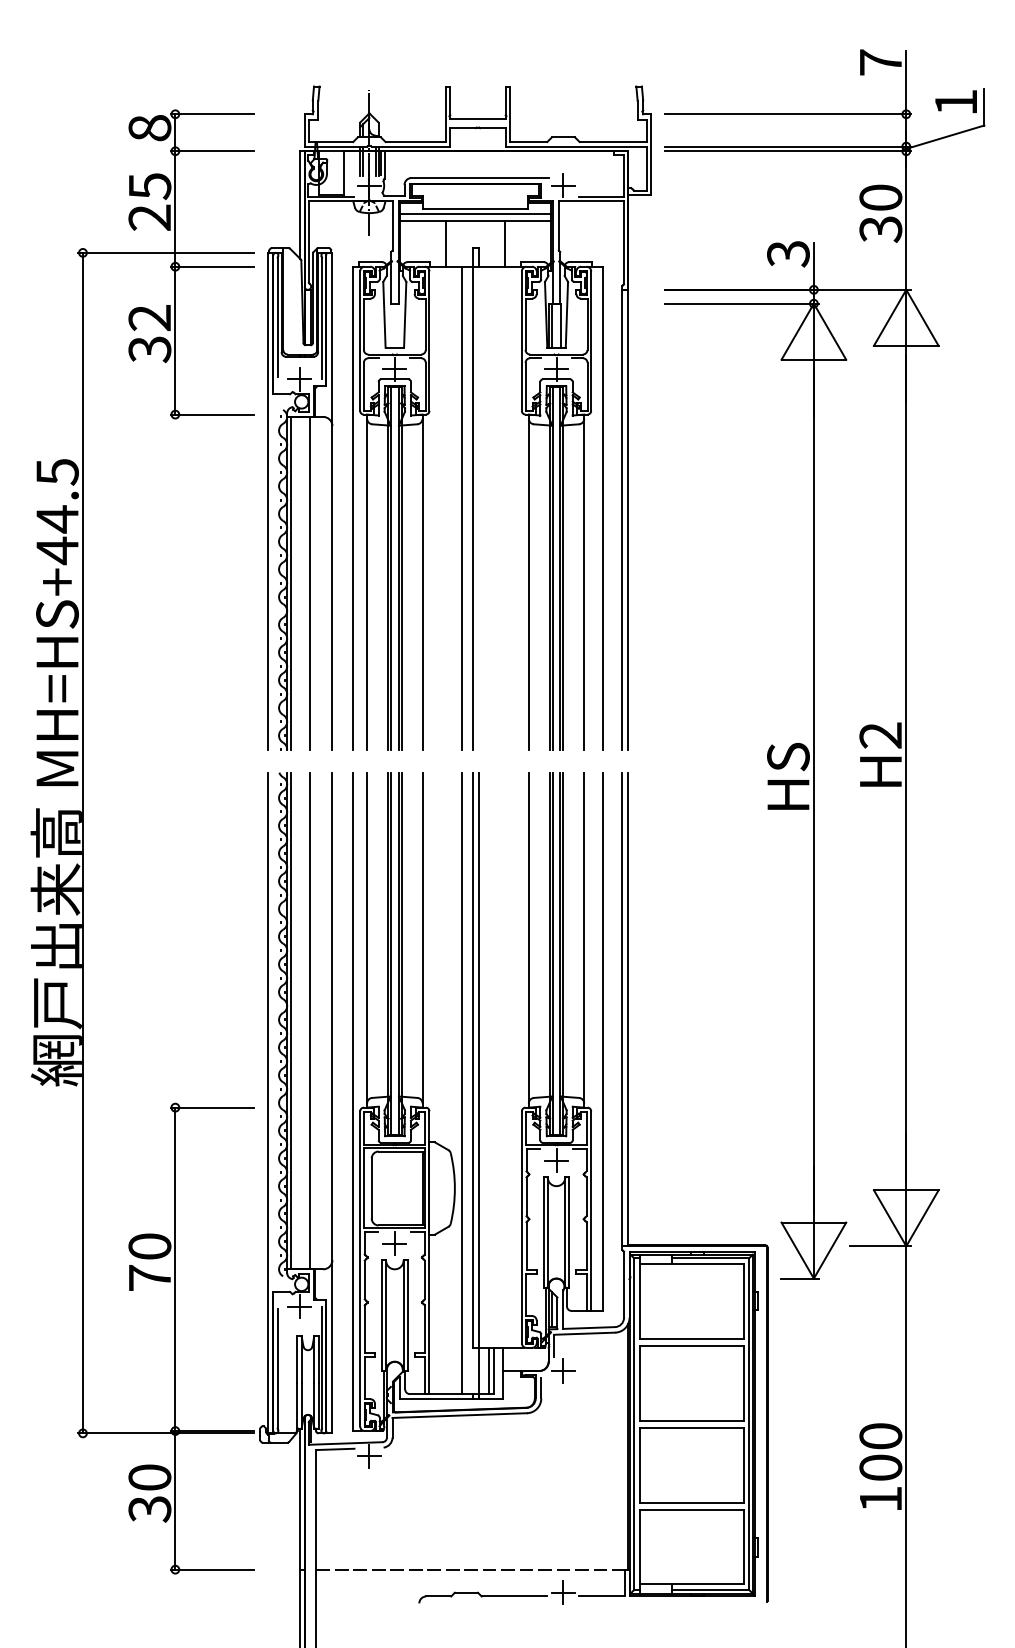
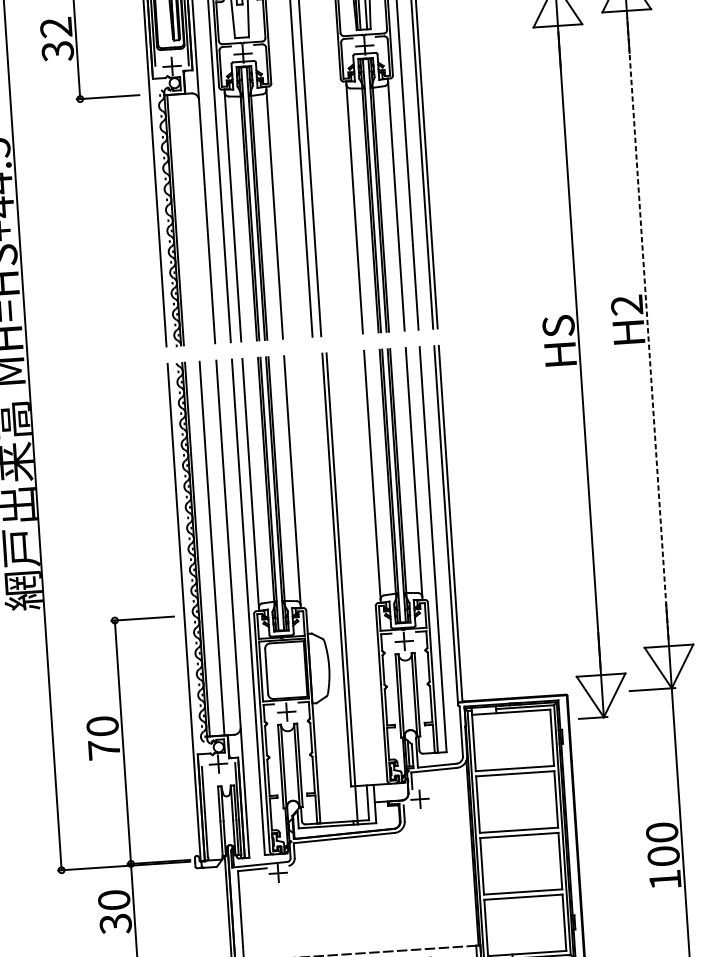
line: (310, 582) -> (190, 218), removed
line: (906, 768) -> (648, 328), solid -> dashed
line: (461, 1083) -> (328, 588), removed
line: (489, 1370) -> (364, 802), removed

